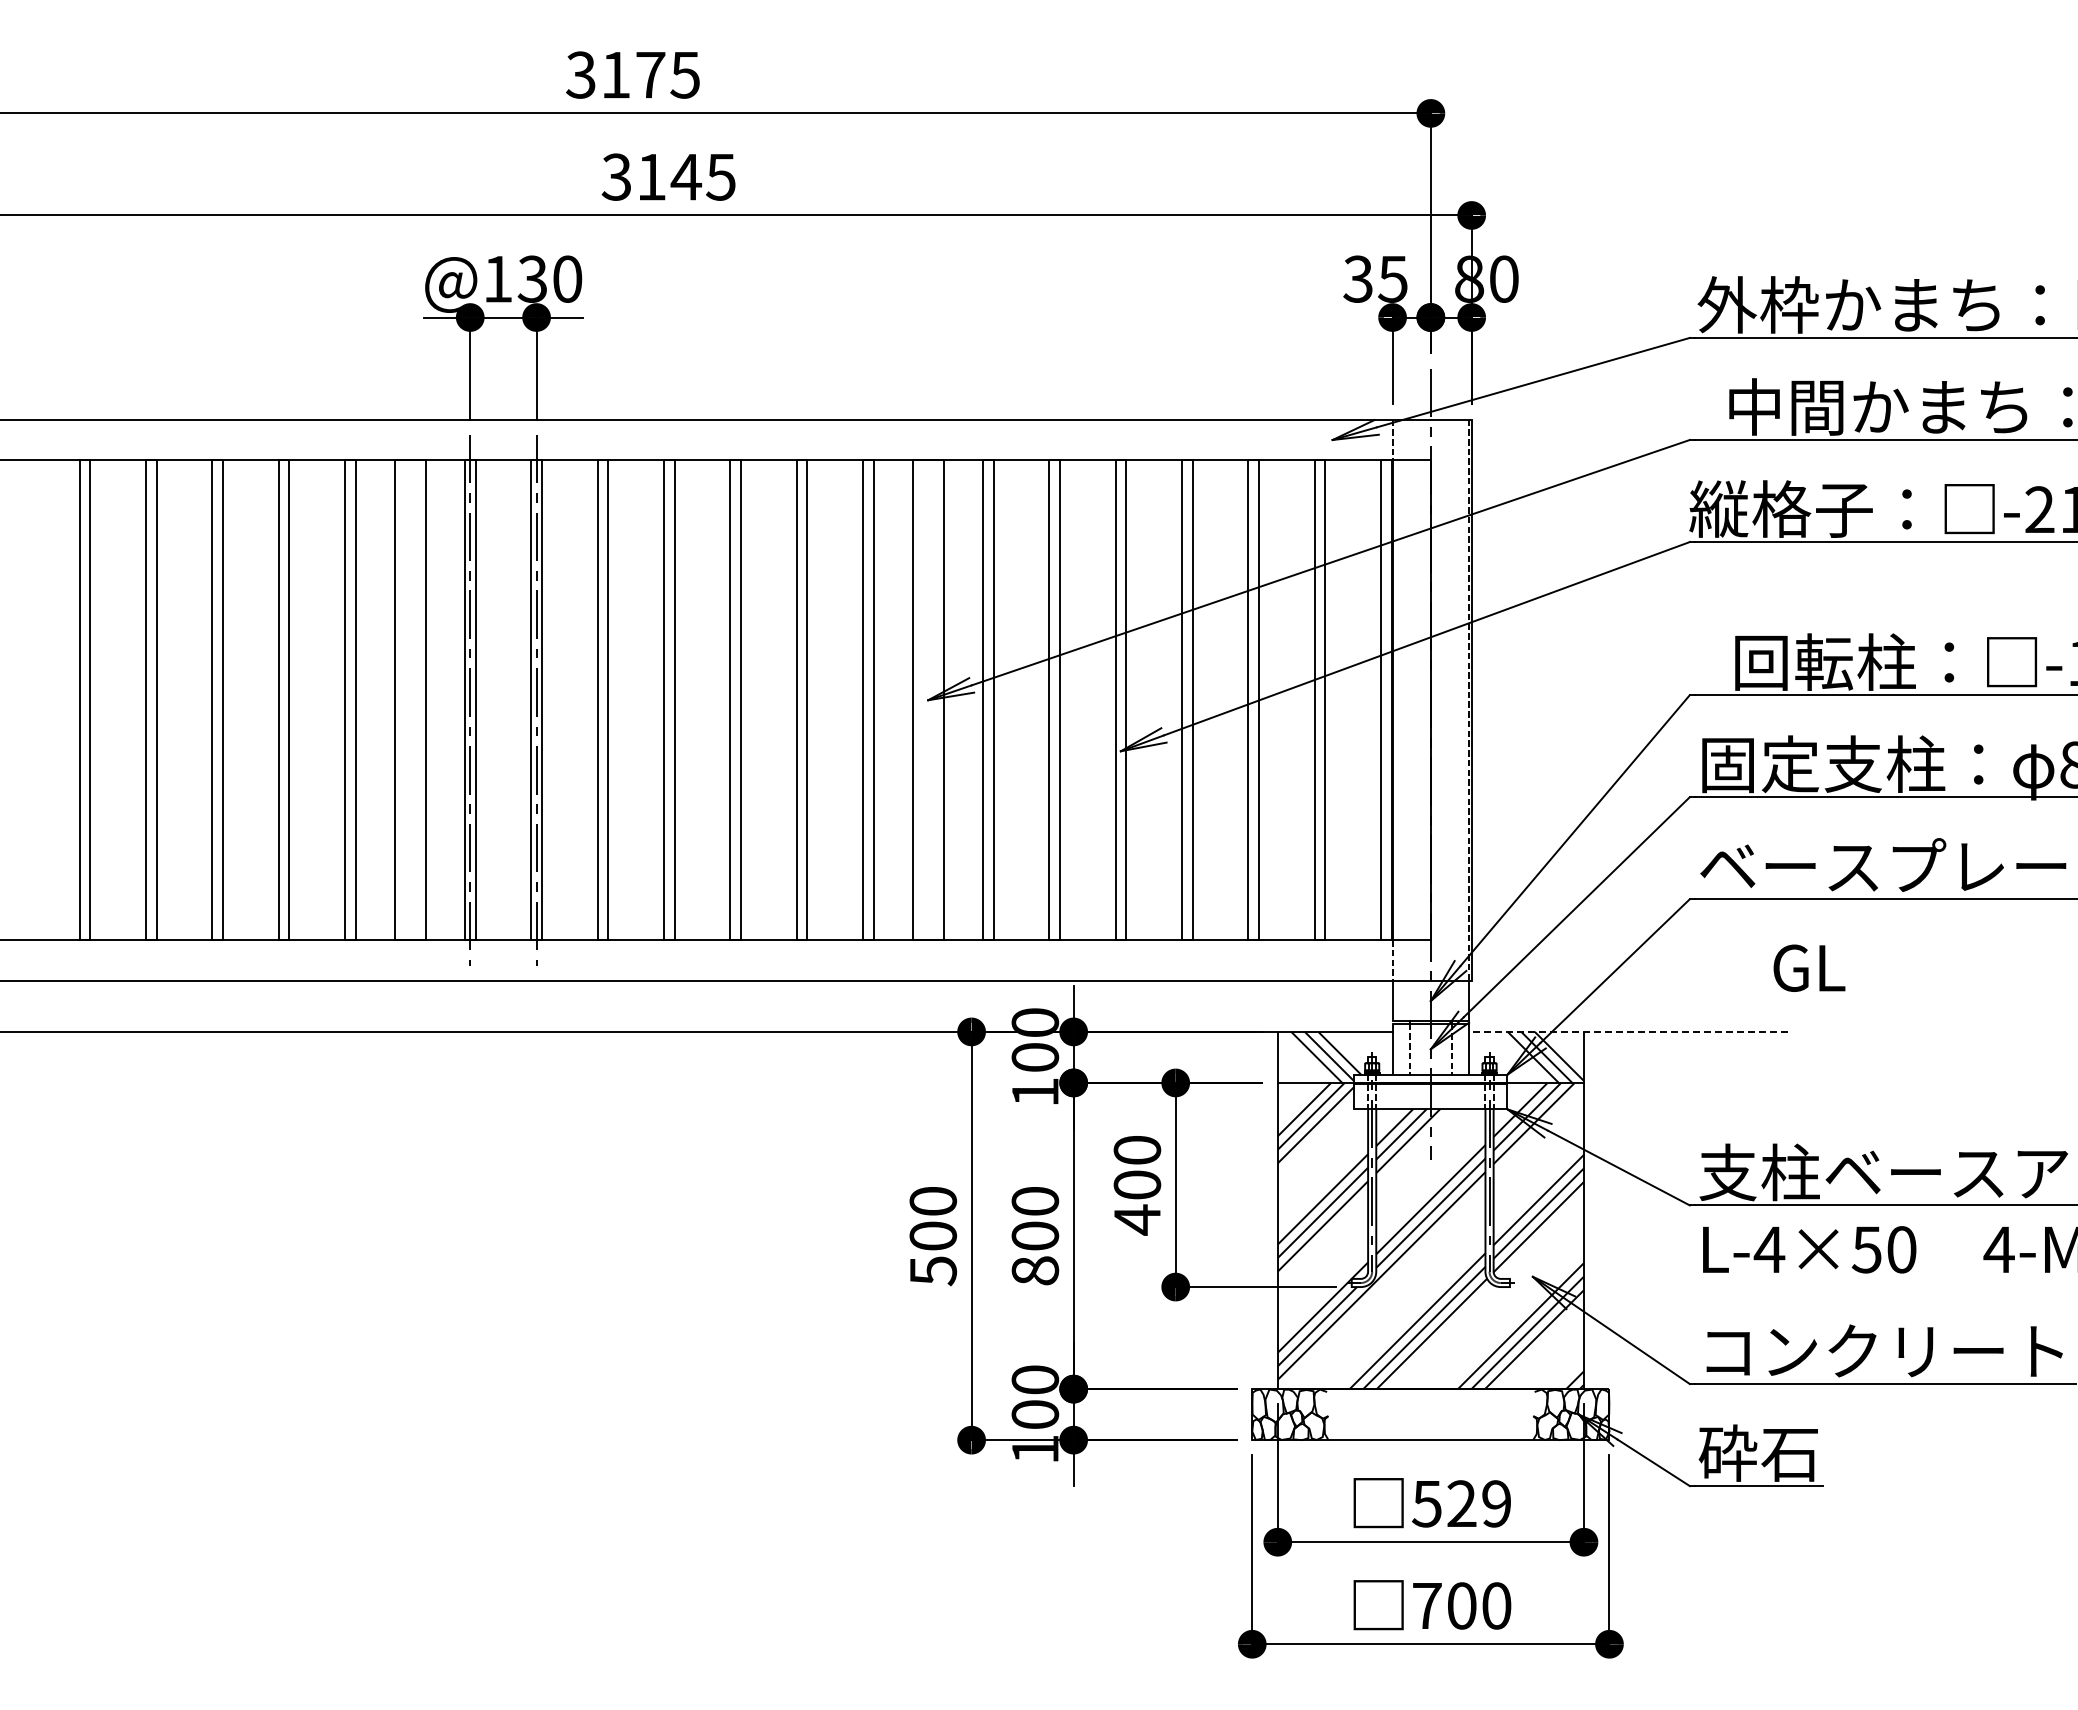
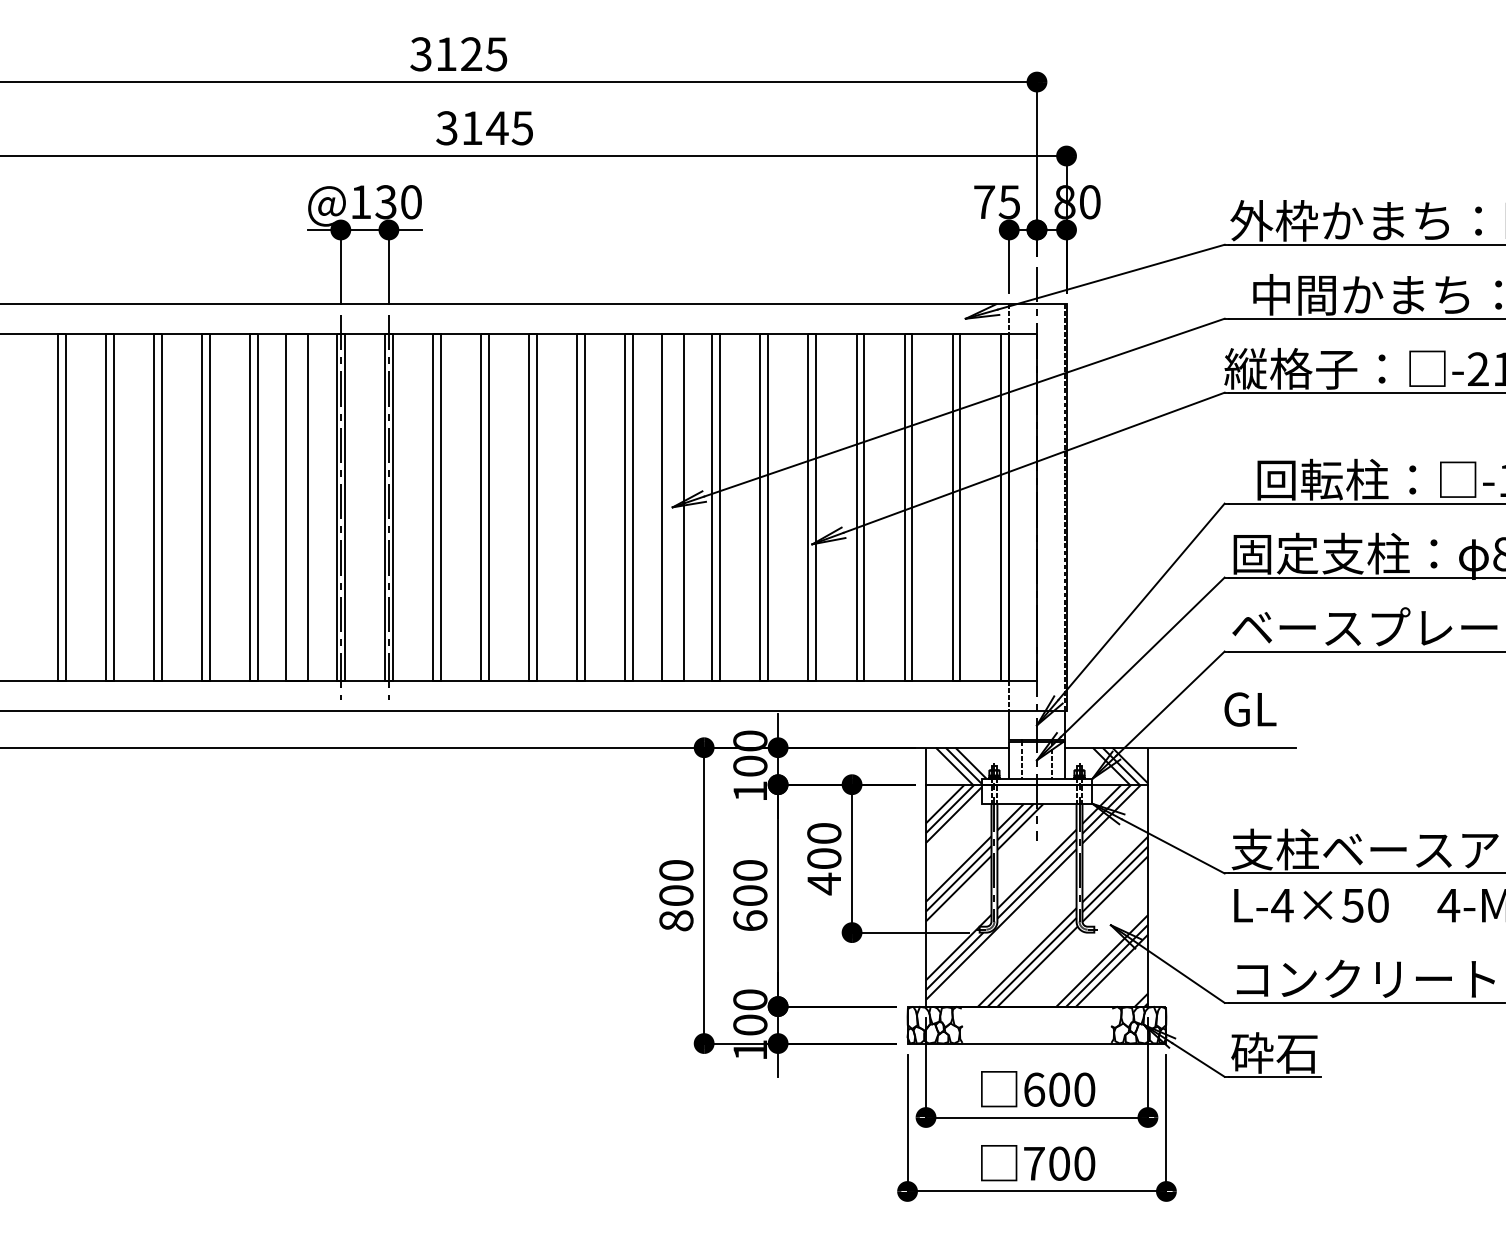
text: (650, 74) -> (471, 53), 3175 -> 3125
text: (1357, 278) -> (983, 201), 35 -> 75
text: (1809, 967) -> (1250, 709), moved
line: (1628, 1031) -> (1180, 747), dashed -> solid
text: (1035, 1270) -> (750, 920), 800 -> 600
text: (932, 1271) -> (675, 921), 500 -> 800
text: (1461, 1503) -> (1059, 1089), 529 -> 600

